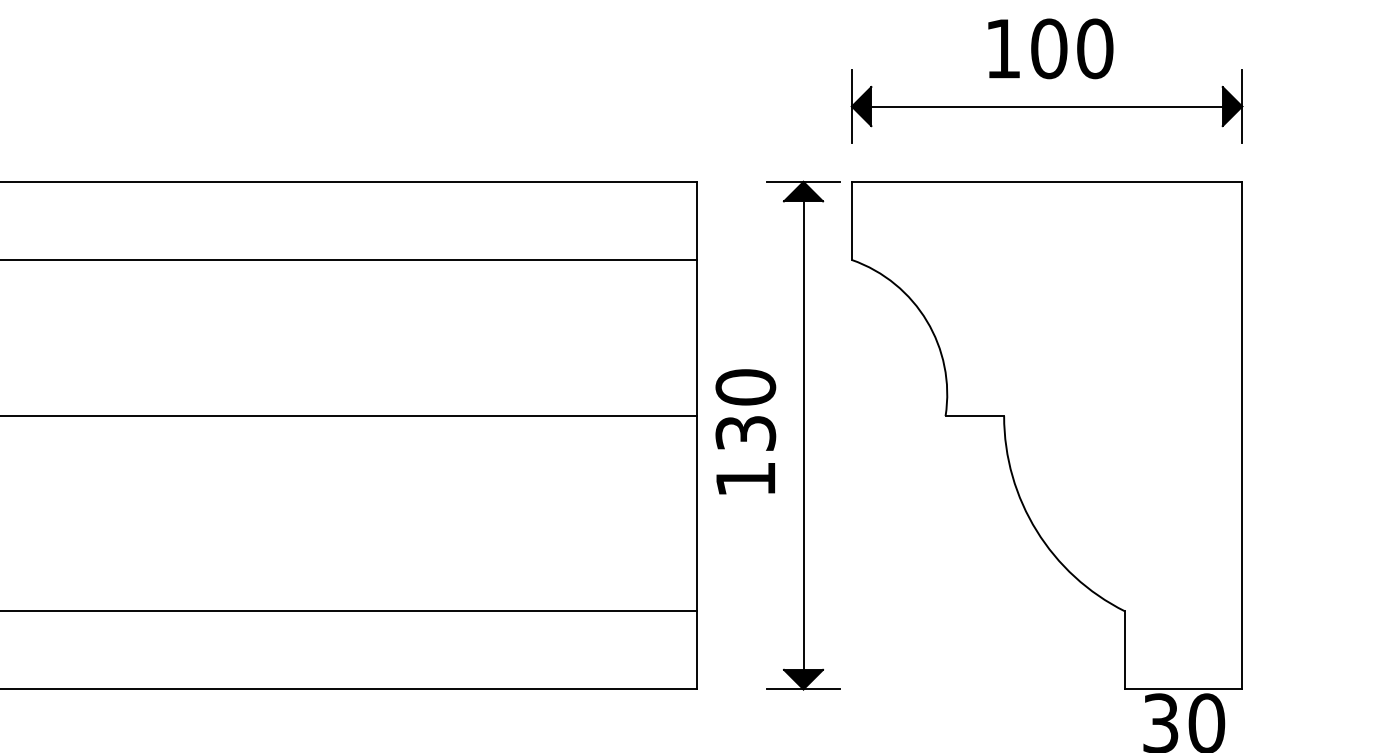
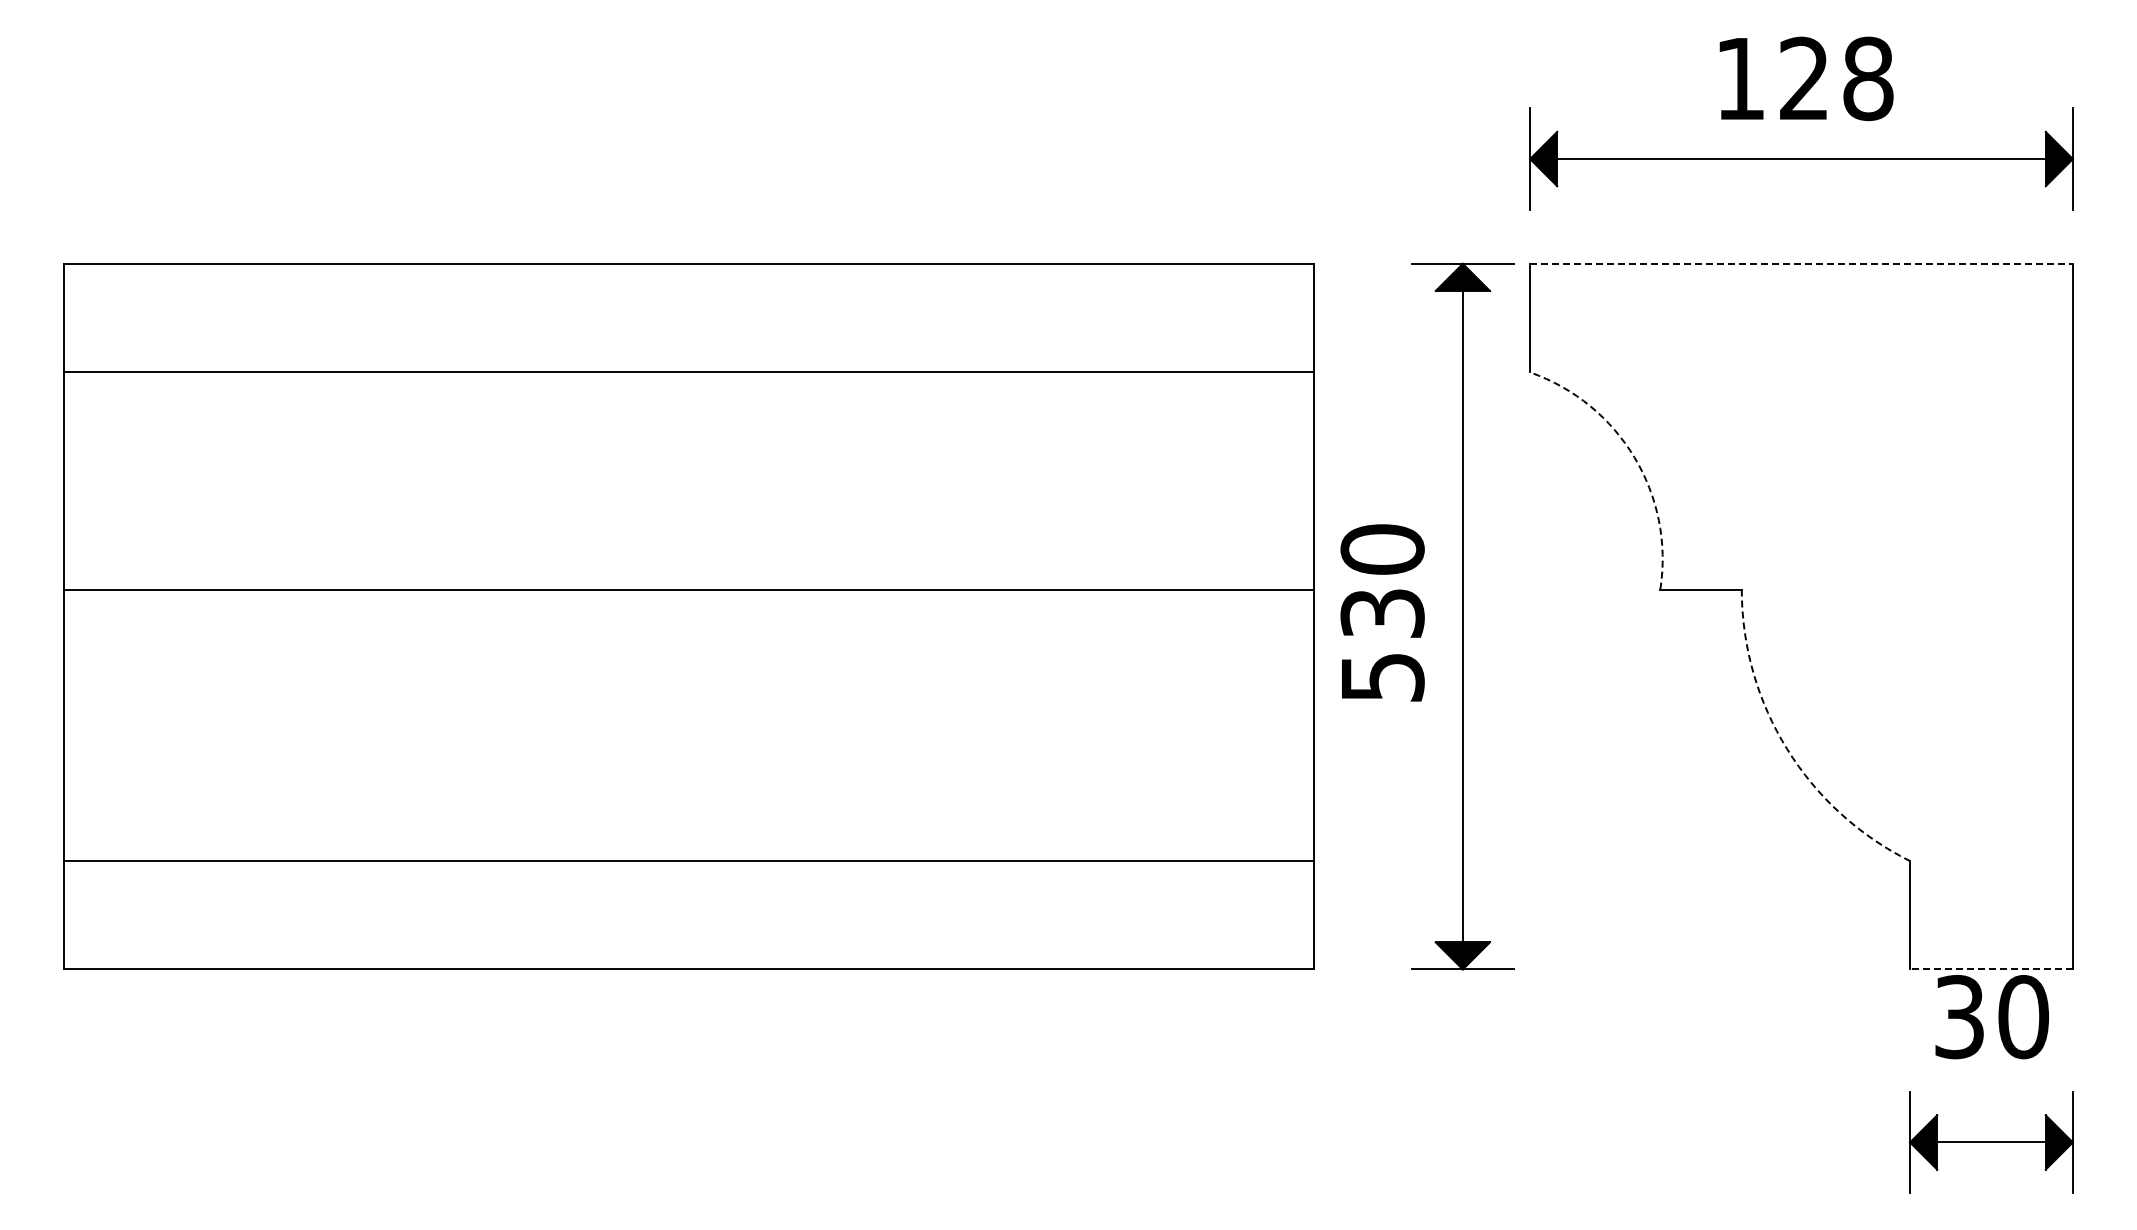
text: (1072, 48) -> (1836, 78), 100 -> 128
line: (1047, 181) -> (1801, 263), solid -> dashed
arc: (926, 321) -> (1634, 457), solid -> dashed
text: (746, 479) -> (1383, 677), 130 -> 530
arc: (1037, 531) -> (1787, 749), solid -> dashed
line: (1183, 689) -> (1990, 969), solid -> dashed

